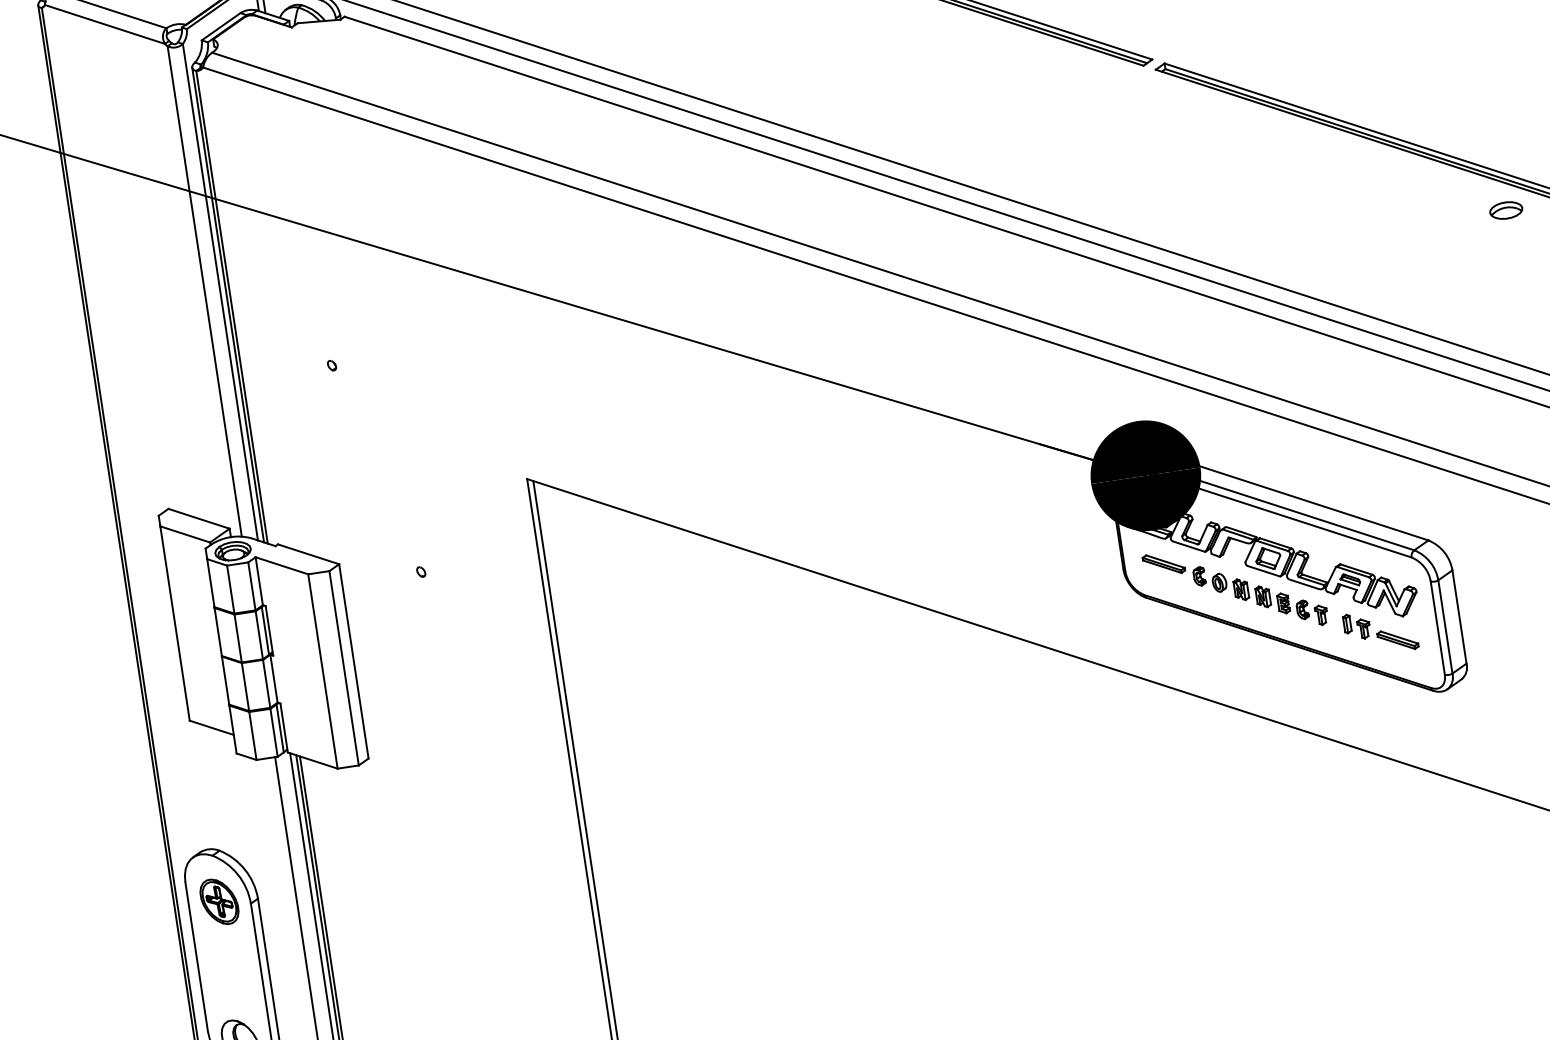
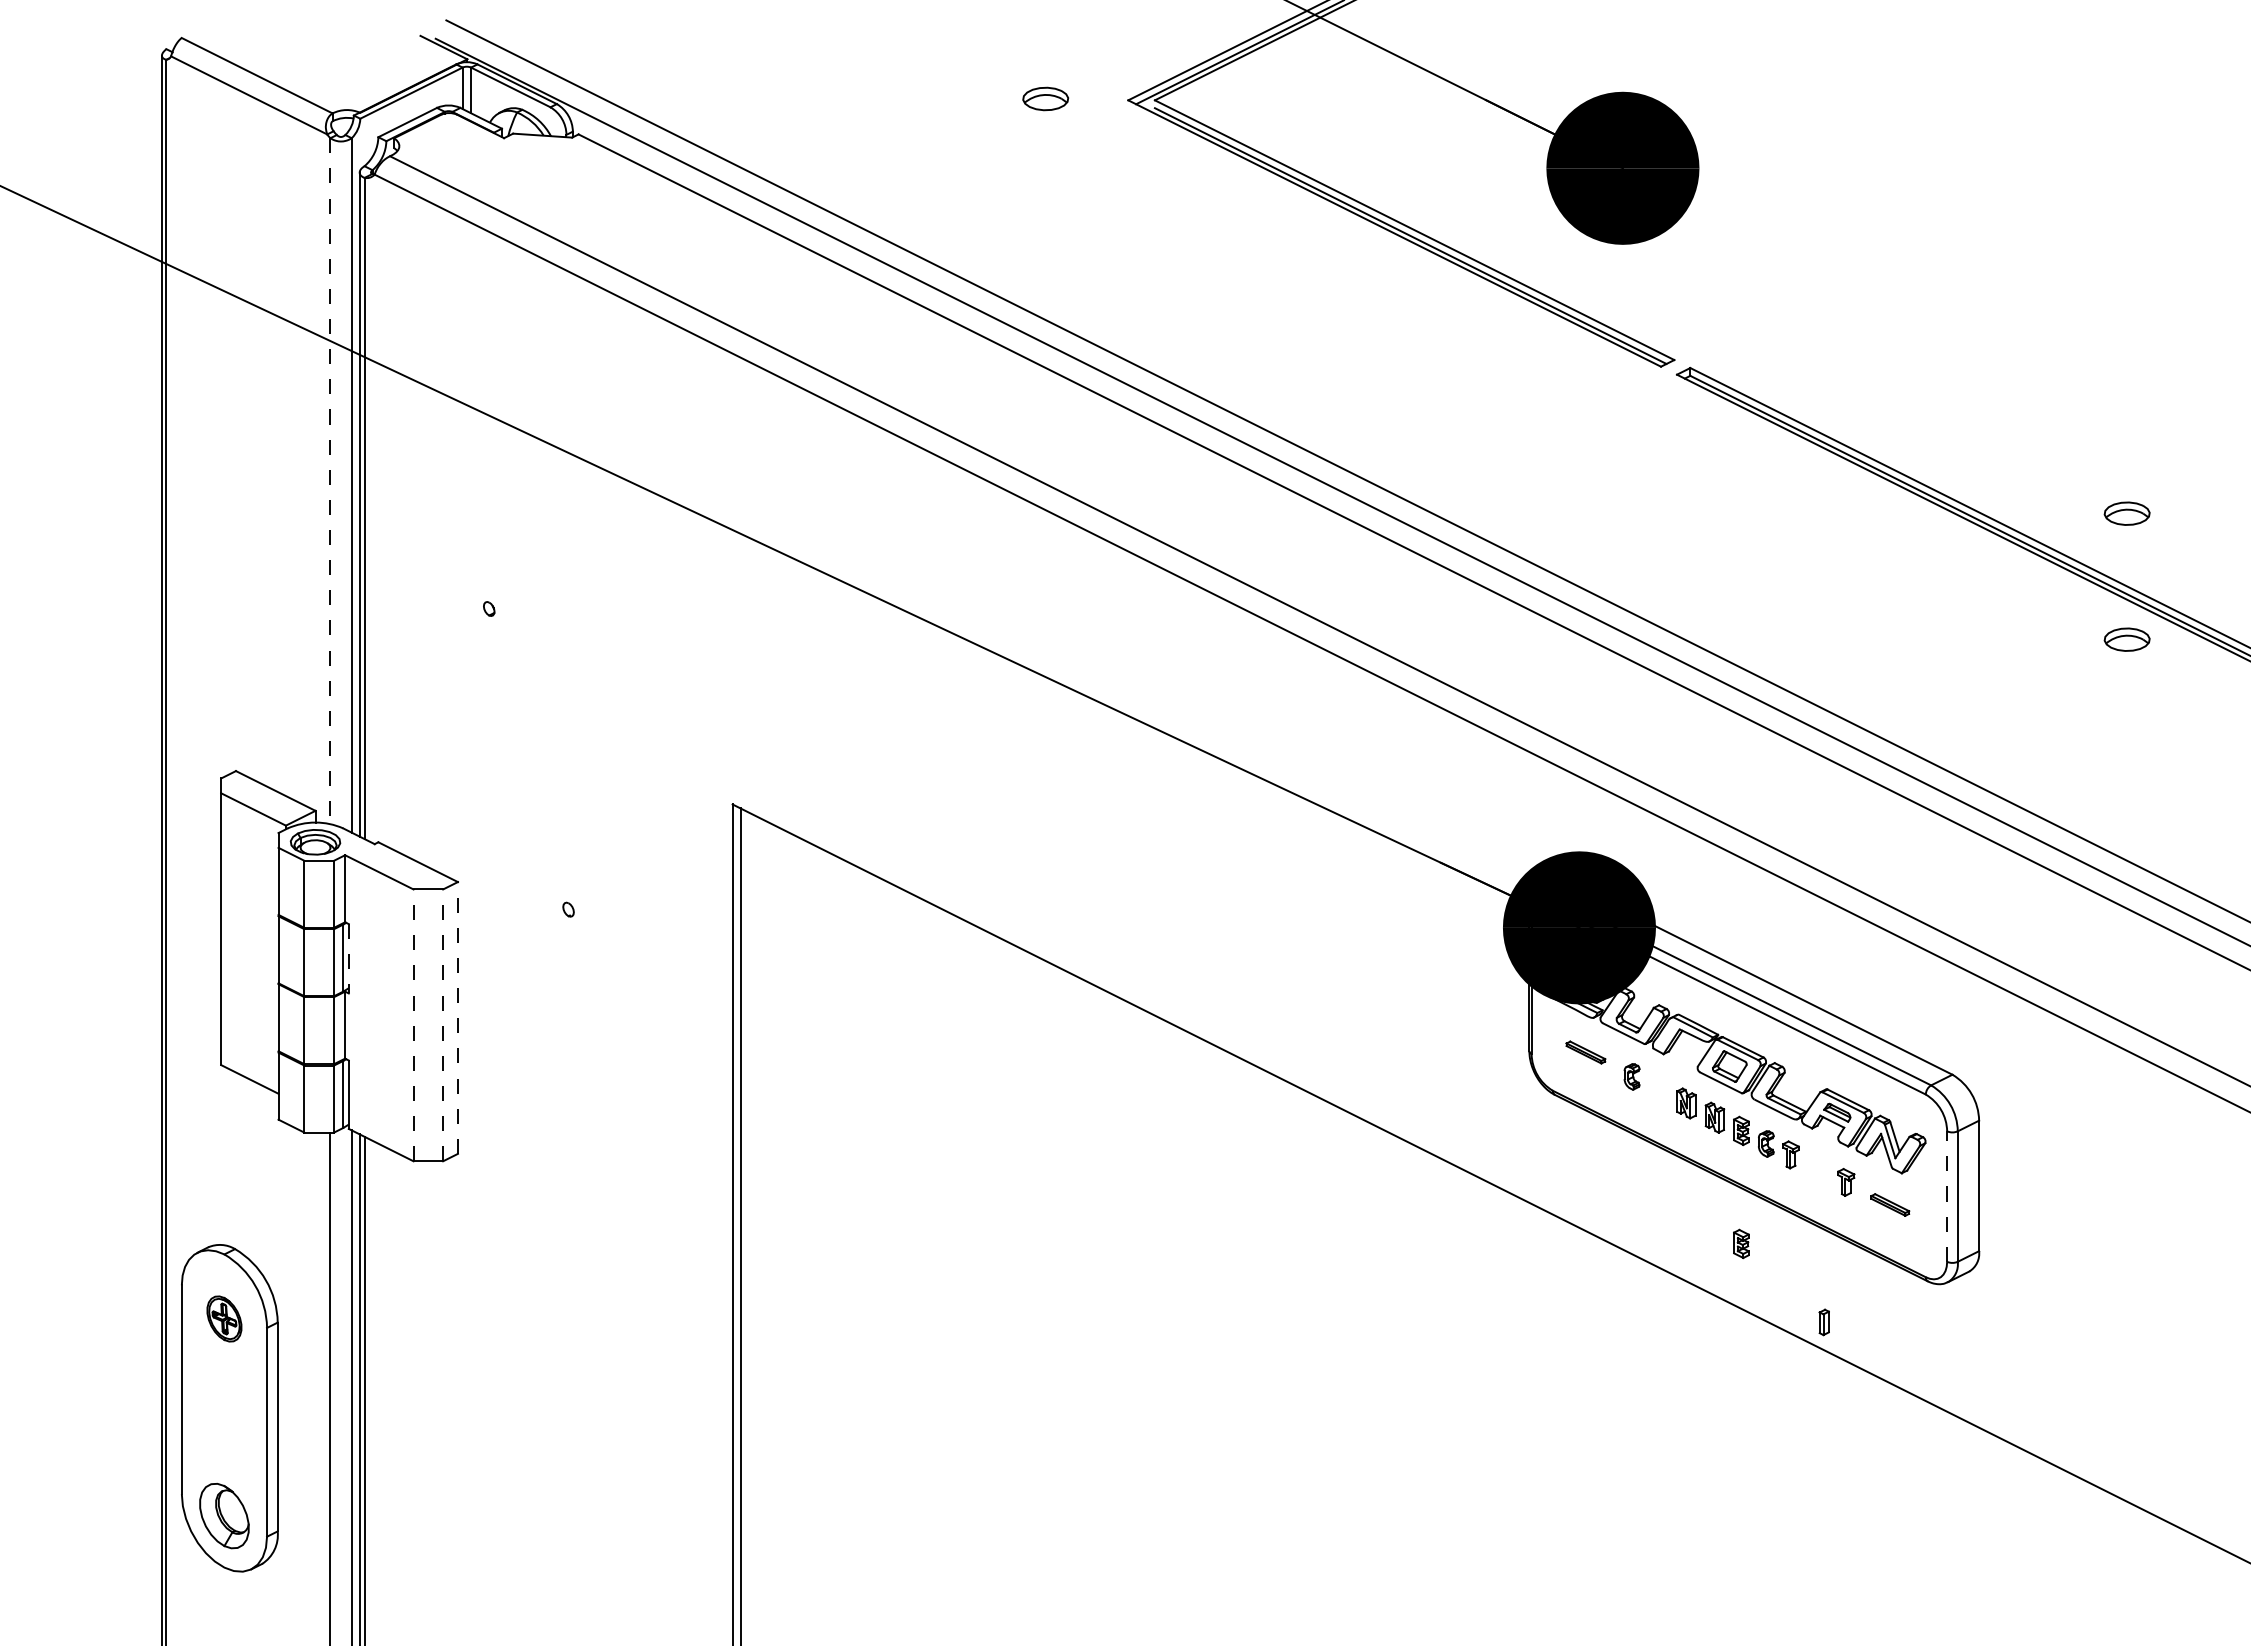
part: (1492, 120) -> (2126, 513), added
line: (204, 291) -> (330, 481), solid -> dashed
part: (1163, 564) -> (1585, 1052), size x0.7
part: (1219, 582) -> (1658, 1089), removed
part: (1346, 624) -> (1823, 1322), moved
line: (1438, 627) -> (1947, 1196), solid -> dashed
line: (269, 630) -> (348, 958), solid -> dashed
part: (1398, 639) -> (1890, 1204), size x0.7
line: (353, 661) -> (457, 1017), solid -> dashed
line: (344, 668) -> (443, 1025), solid -> dashed
line: (322, 671) -> (413, 1025), solid -> dashed
part: (1295, 683) -> (1741, 1243), added
part: (219, 901) -> (224, 1318), size x0.7

